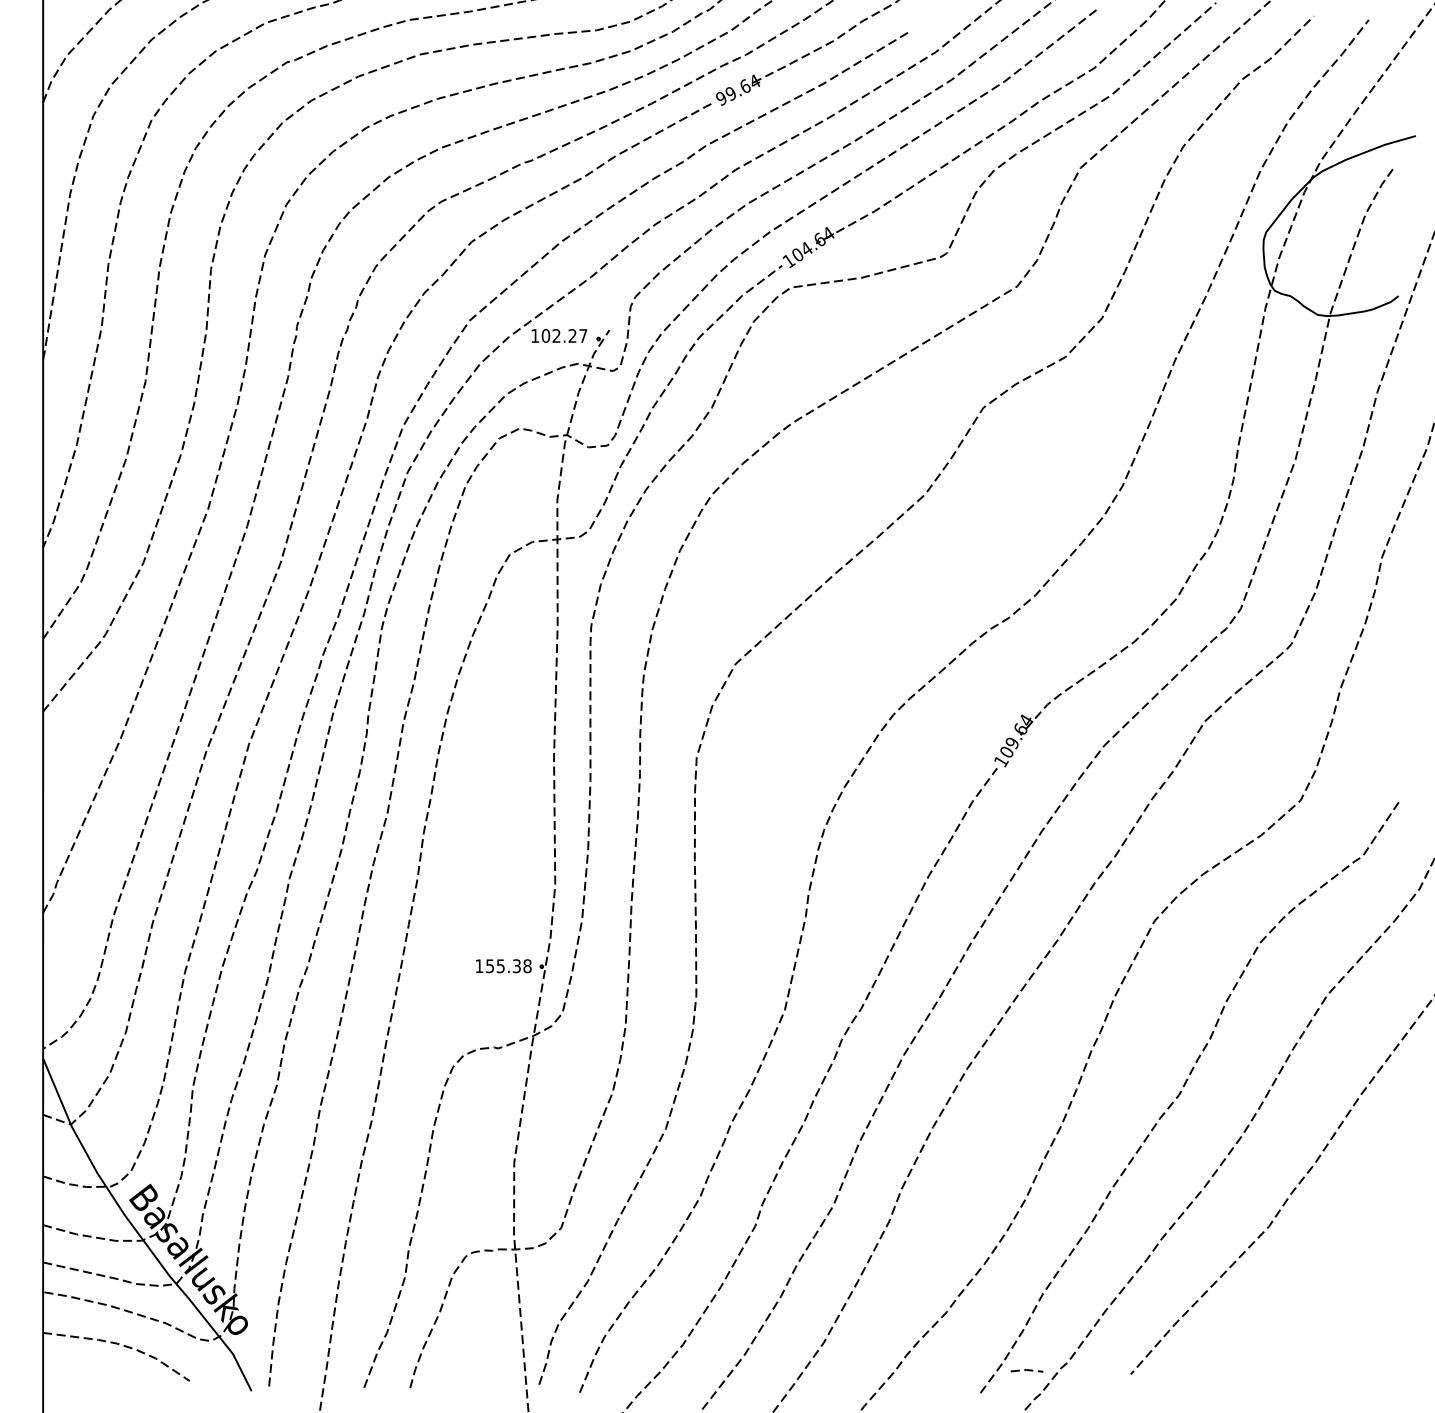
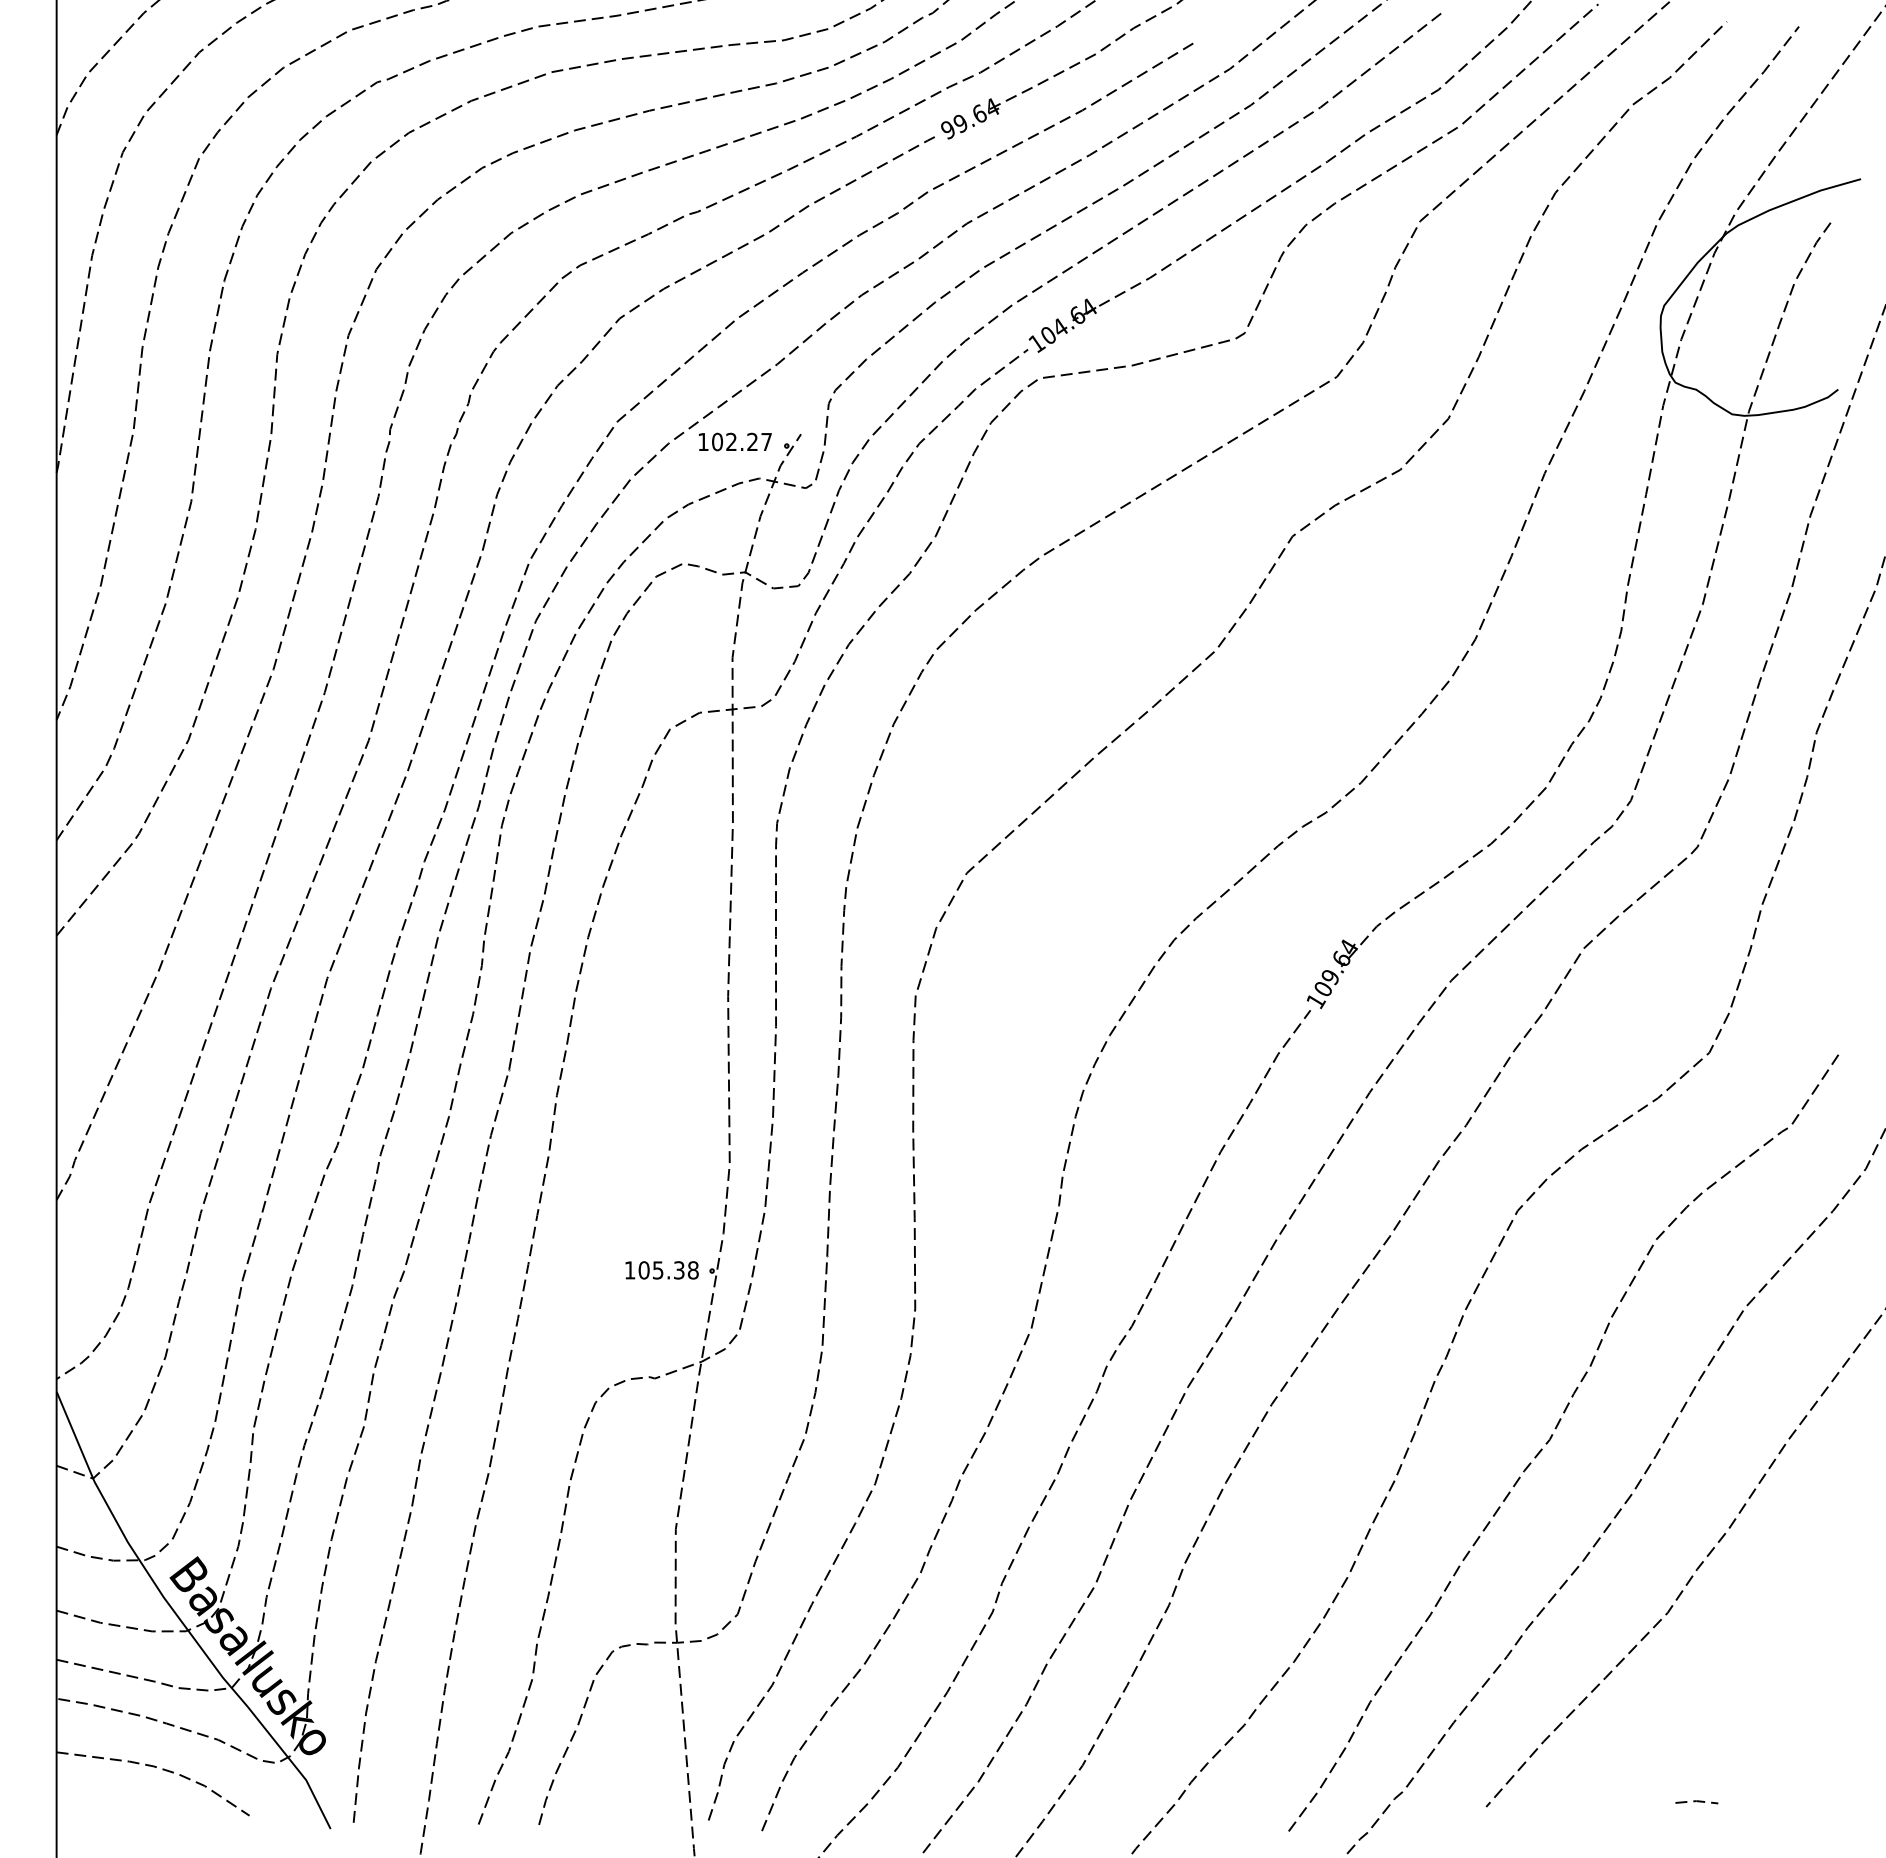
text: (489, 966) -> (643, 1270), 155.38 -> 105.38
line: (1026, 1370) -> (1696, 1801), moved

